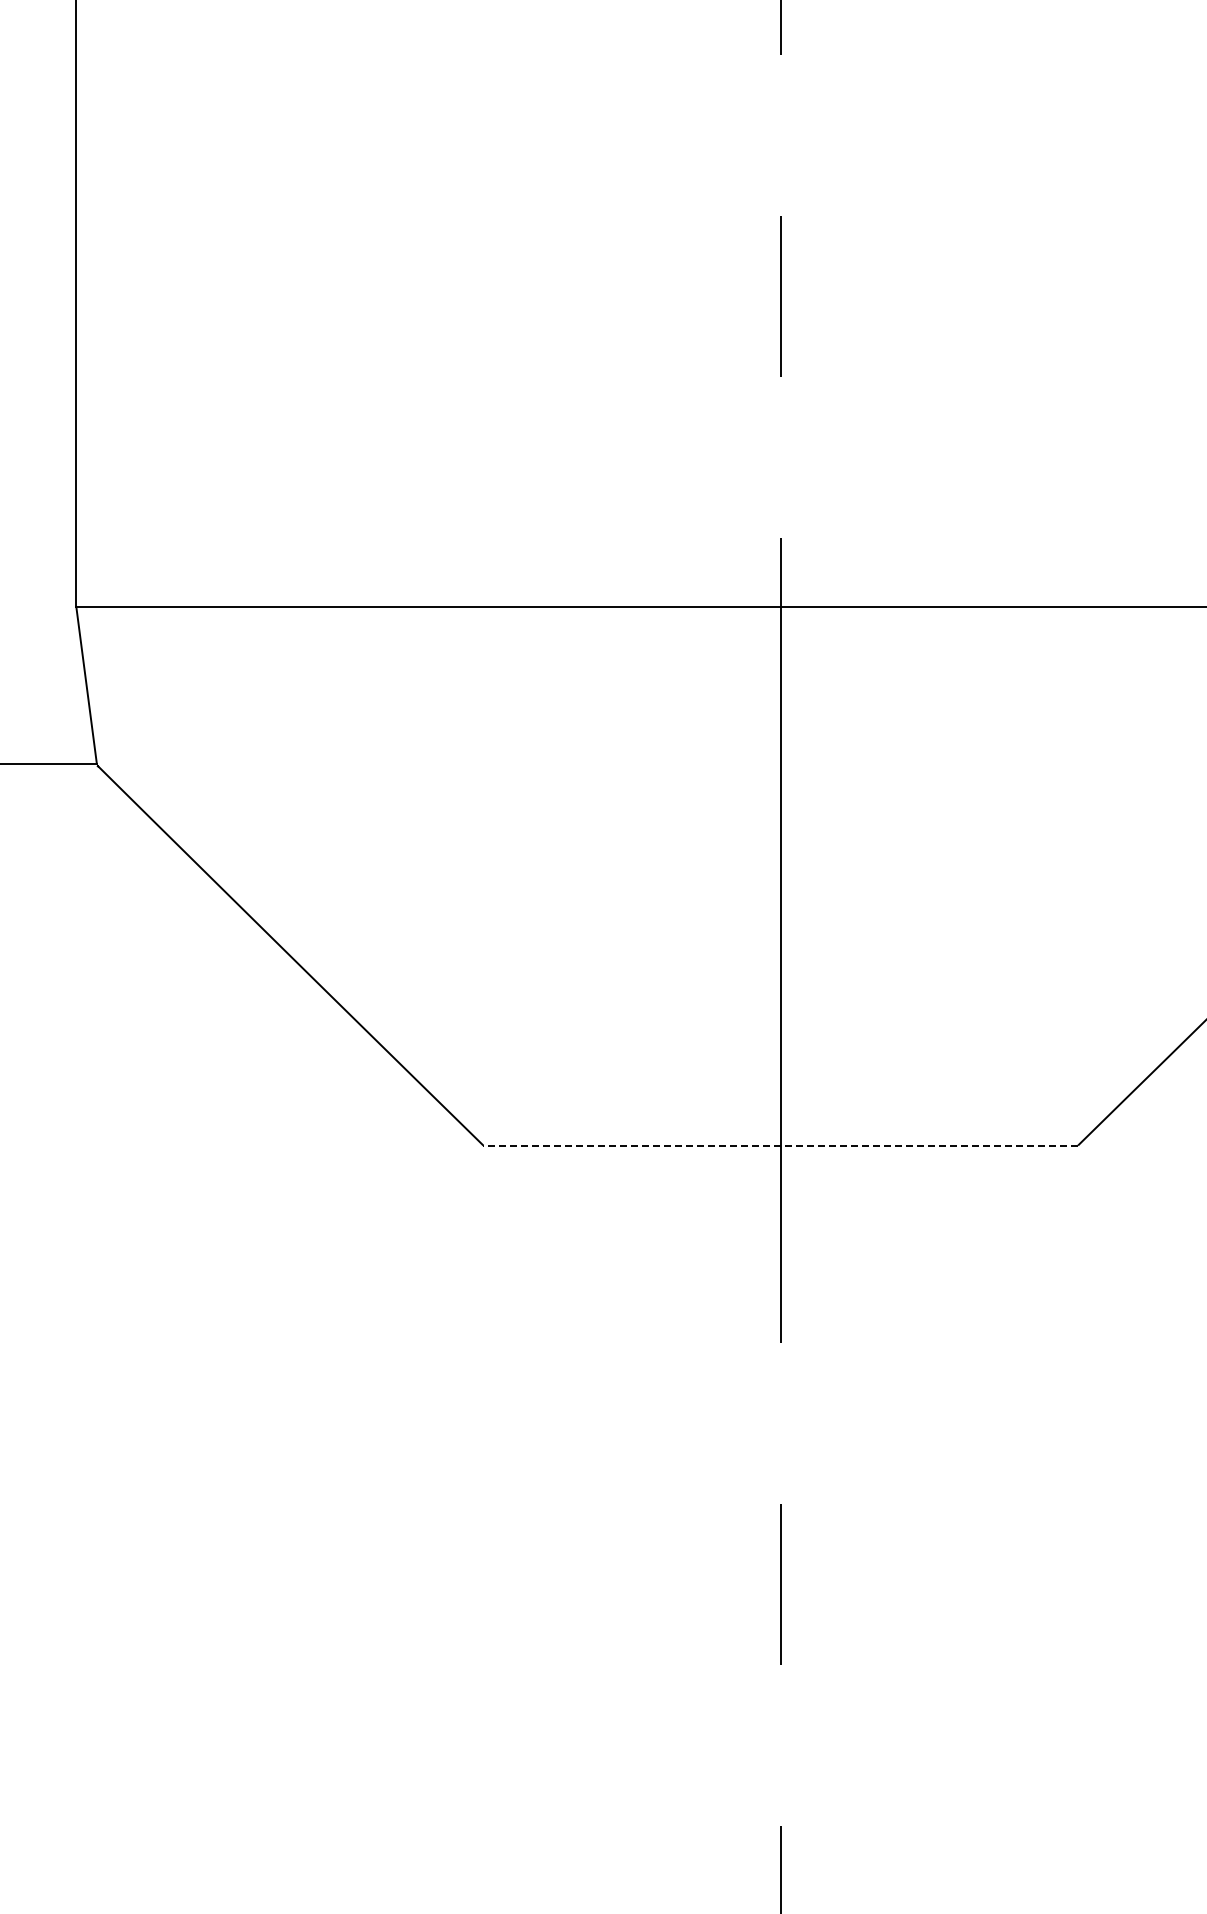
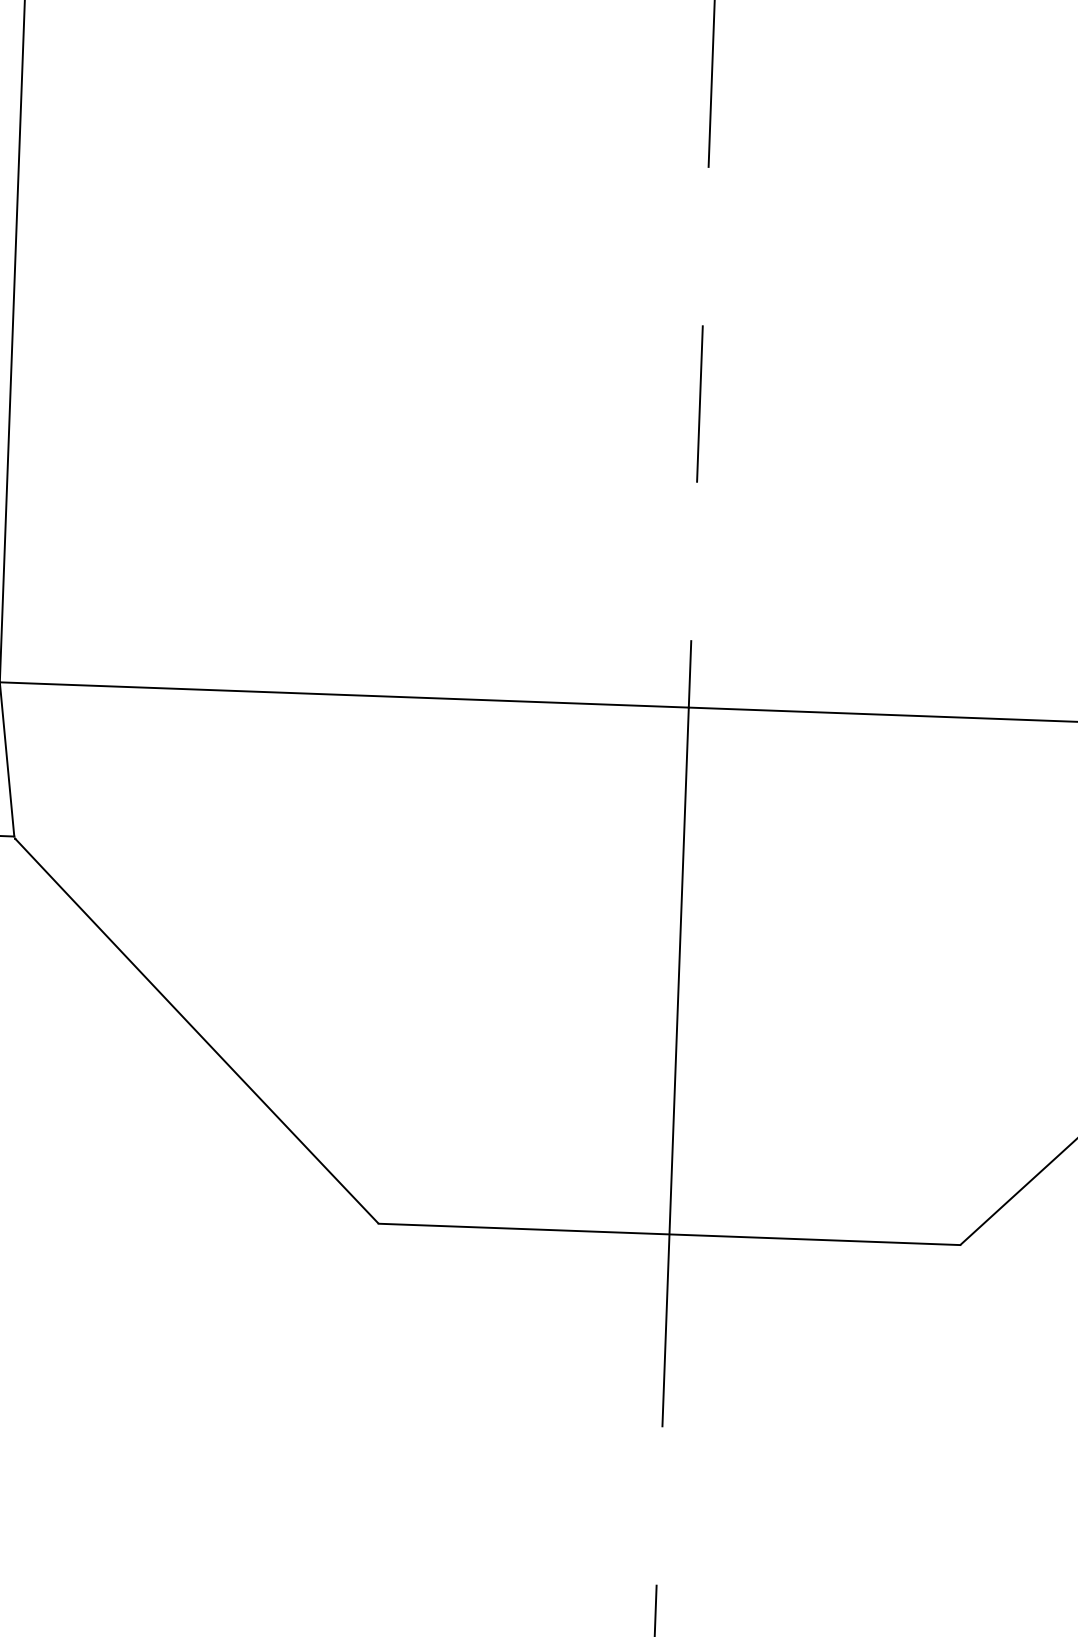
line: (780, 1145) -> (669, 1234), dashed -> solid

